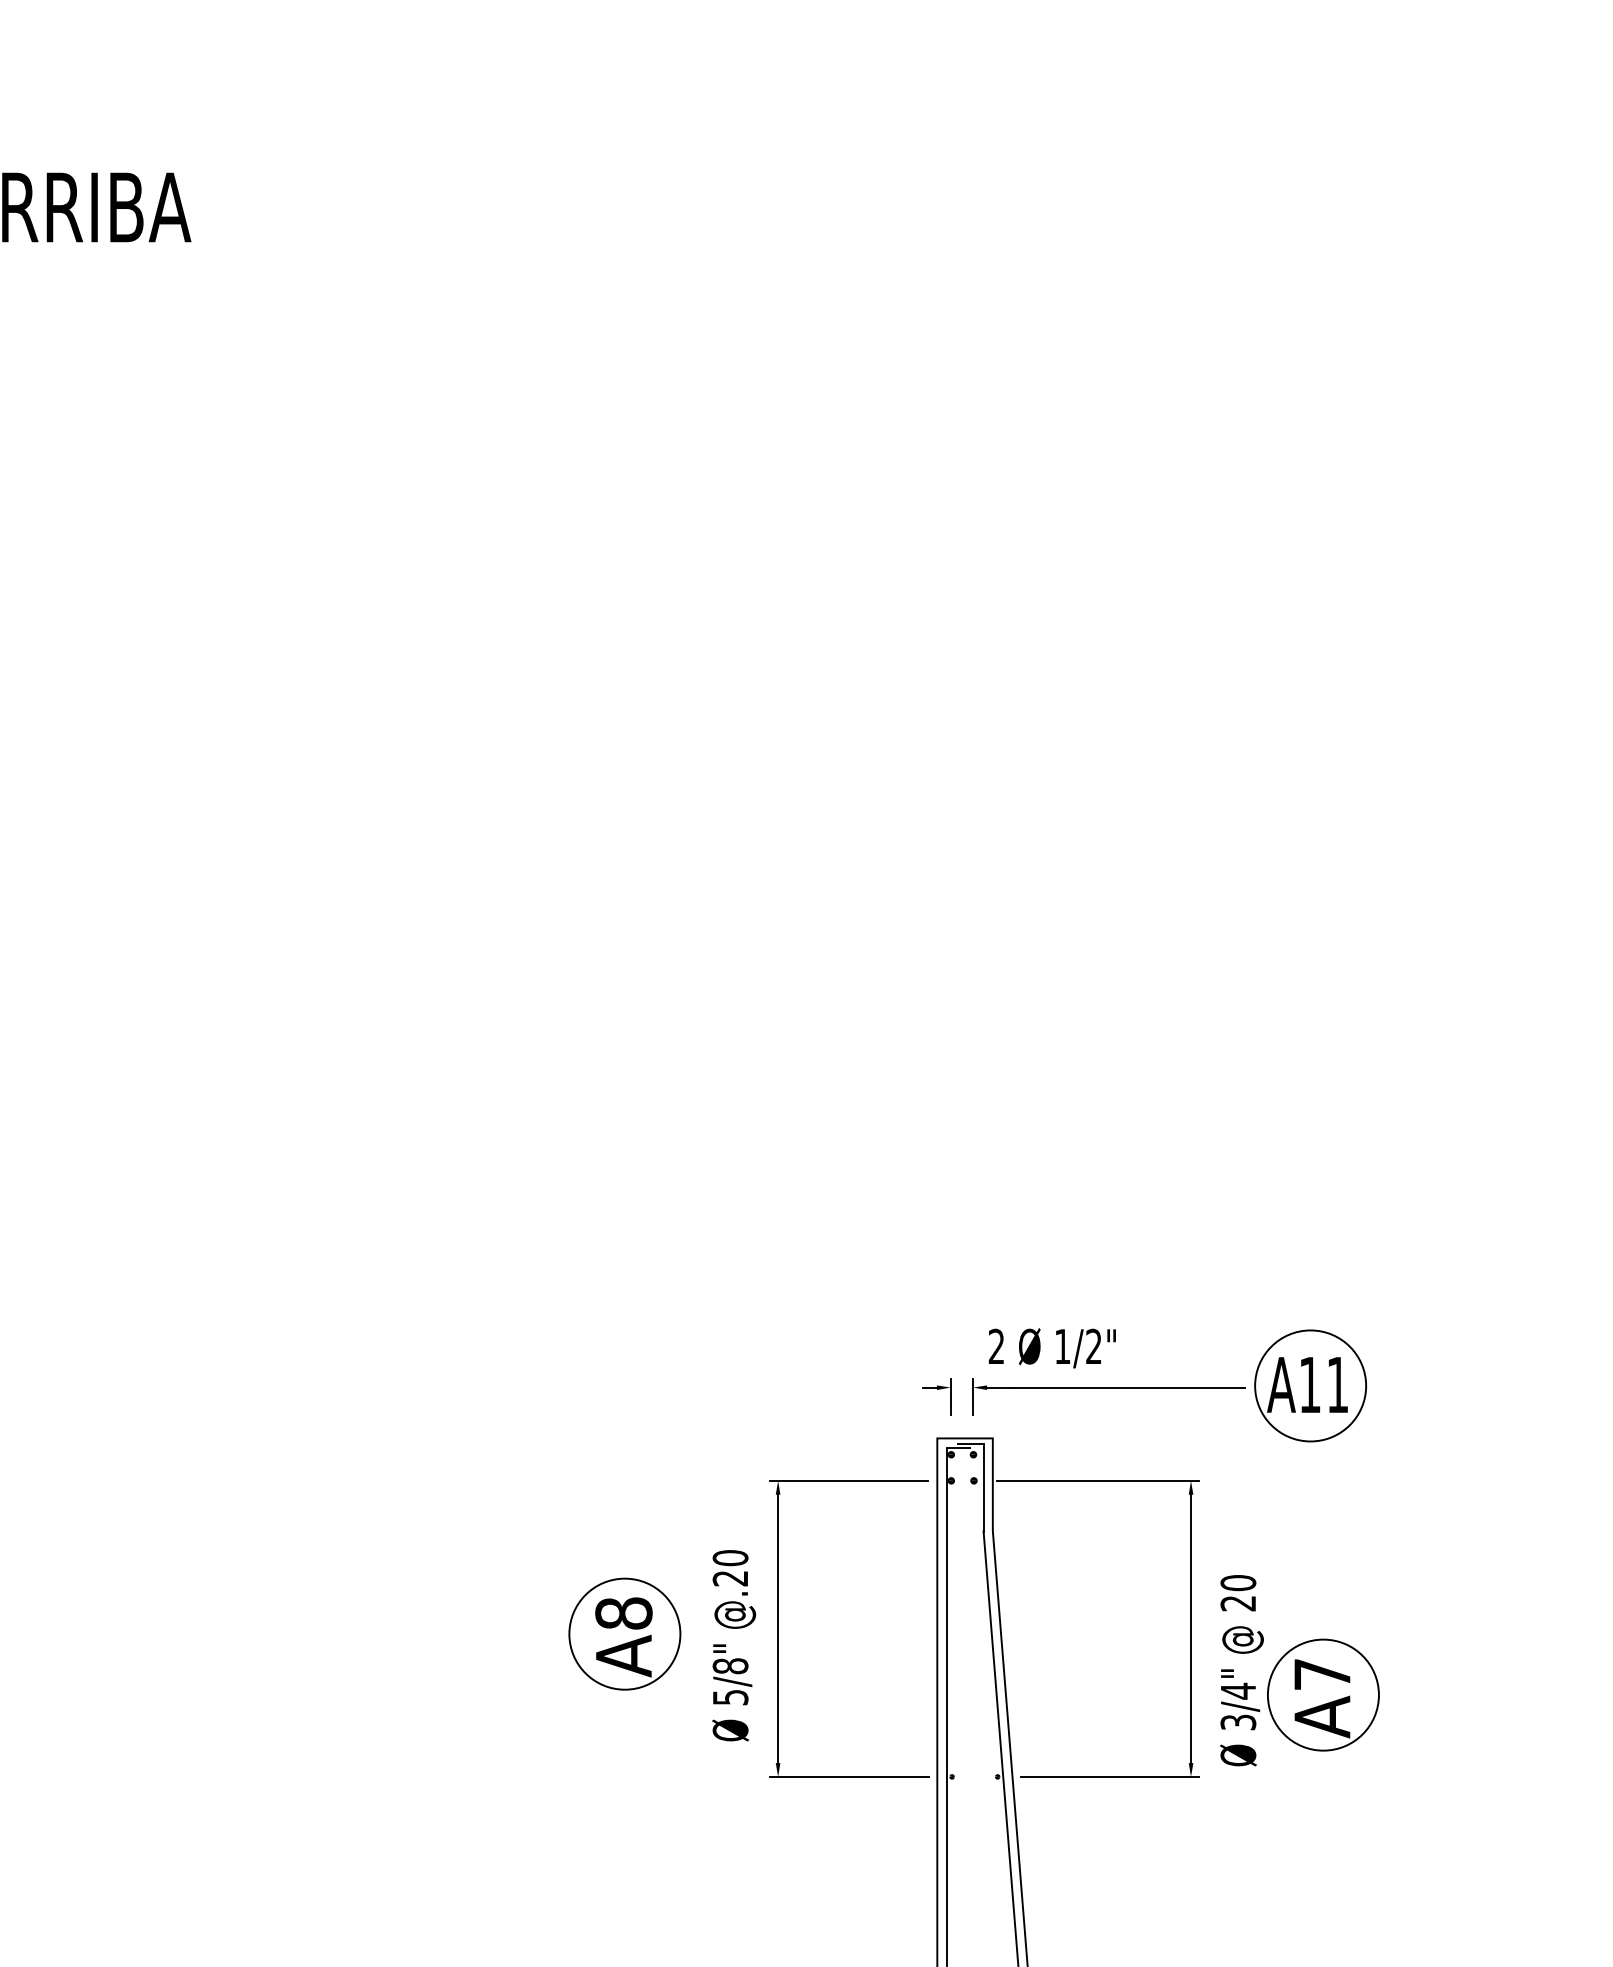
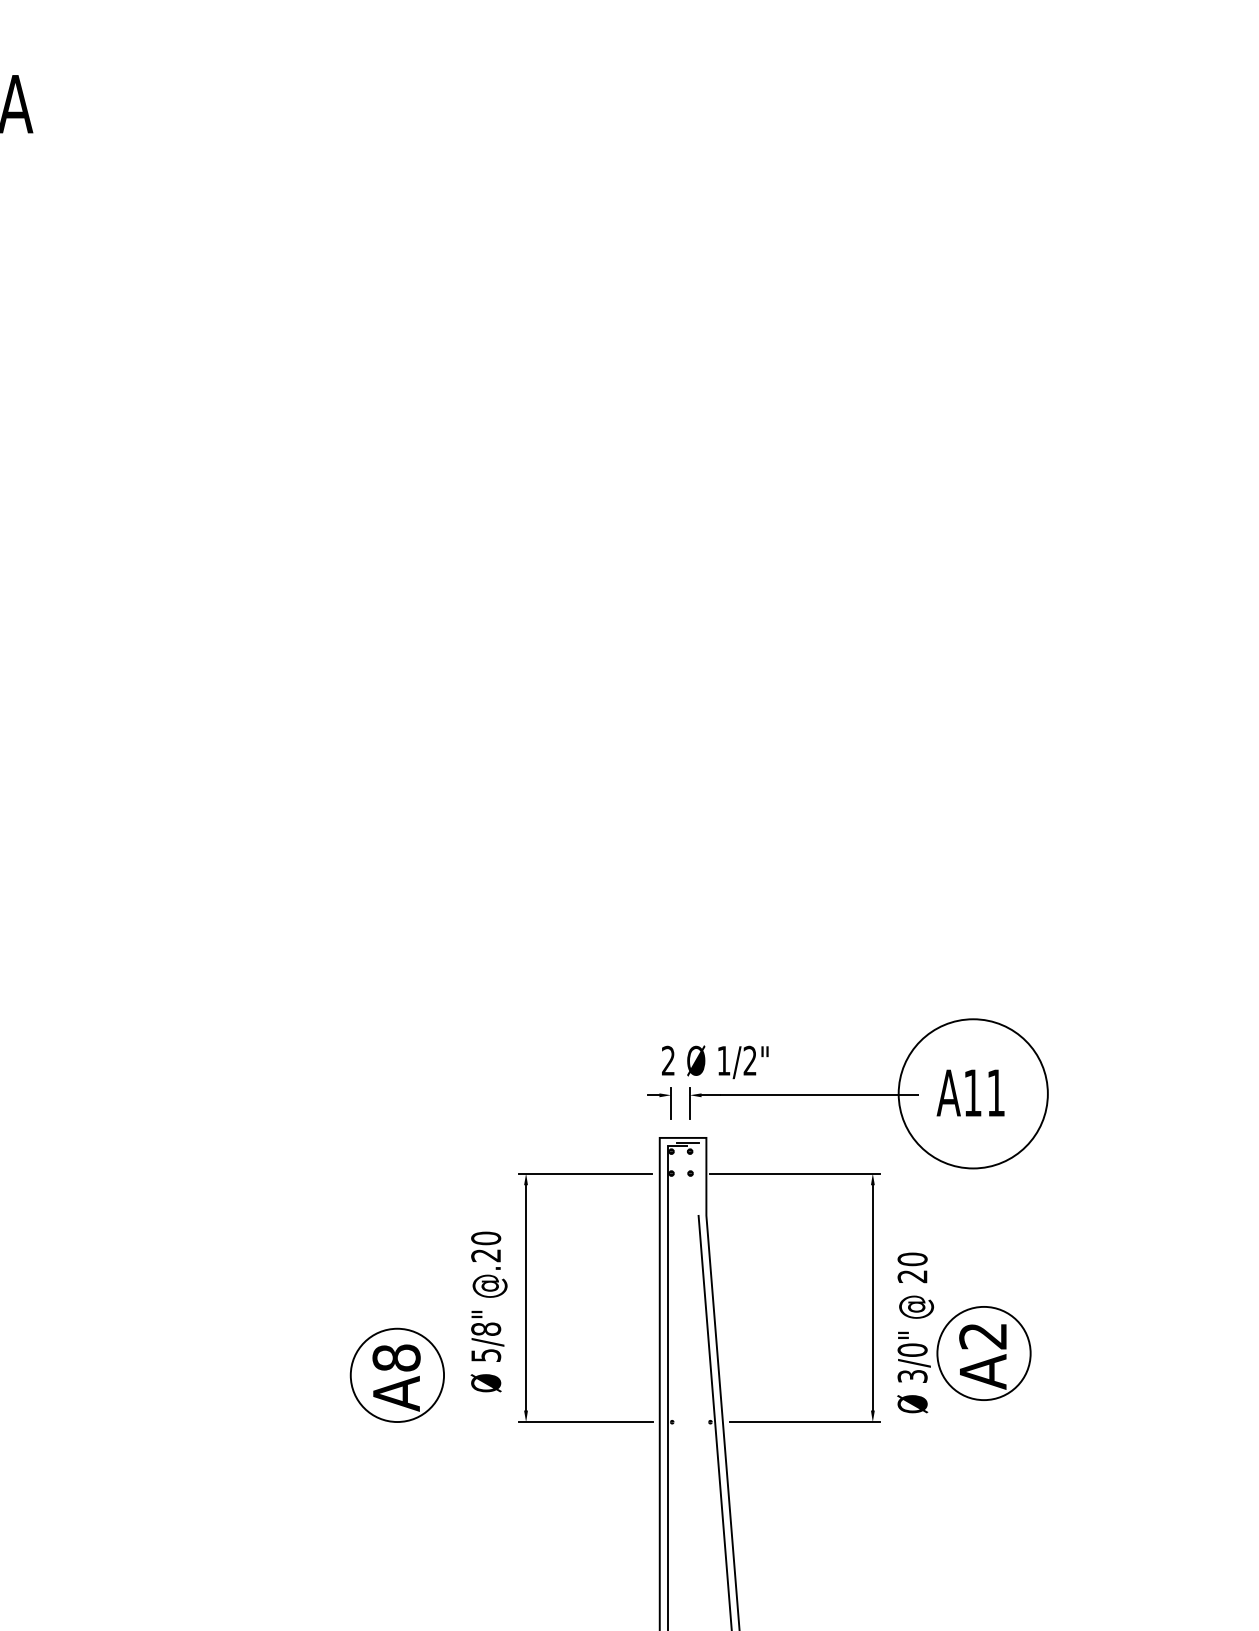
text: (1051, 1348) -> (714, 1062), moved
circle: (1310, 1385) -> (973, 1093), size x1.6
line: (983, 1487) -> (698, 1179), removed
part: (624, 1633) -> (397, 1374), moved
text: (1321, 1674) -> (982, 1336), A7 -> A2
text: (1238, 1690) -> (912, 1349), 3/4" -> 3/0"

